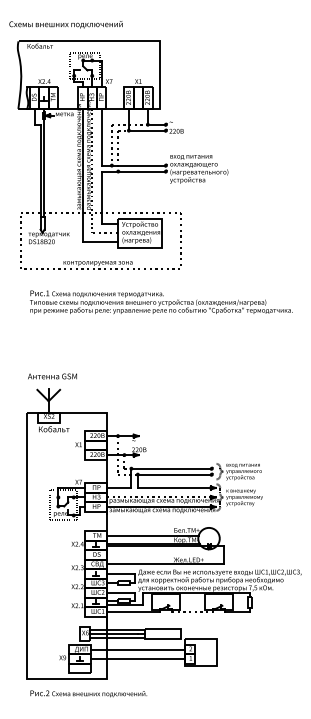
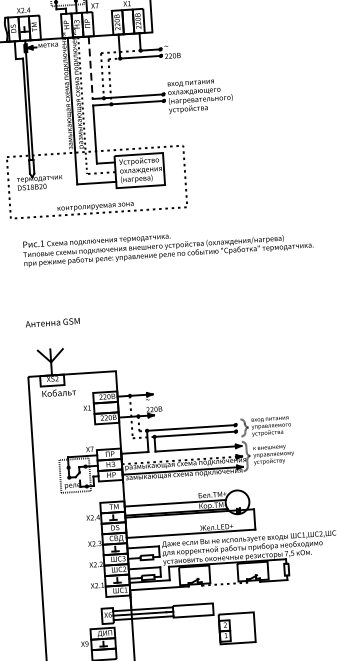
line: (101, 137) -> (90, 68), solid -> dashed
text: (52, 376) -> (52, 322), moved
line: (137, 649) -> (166, 629), removed
line: (137, 659) -> (167, 640), removed

